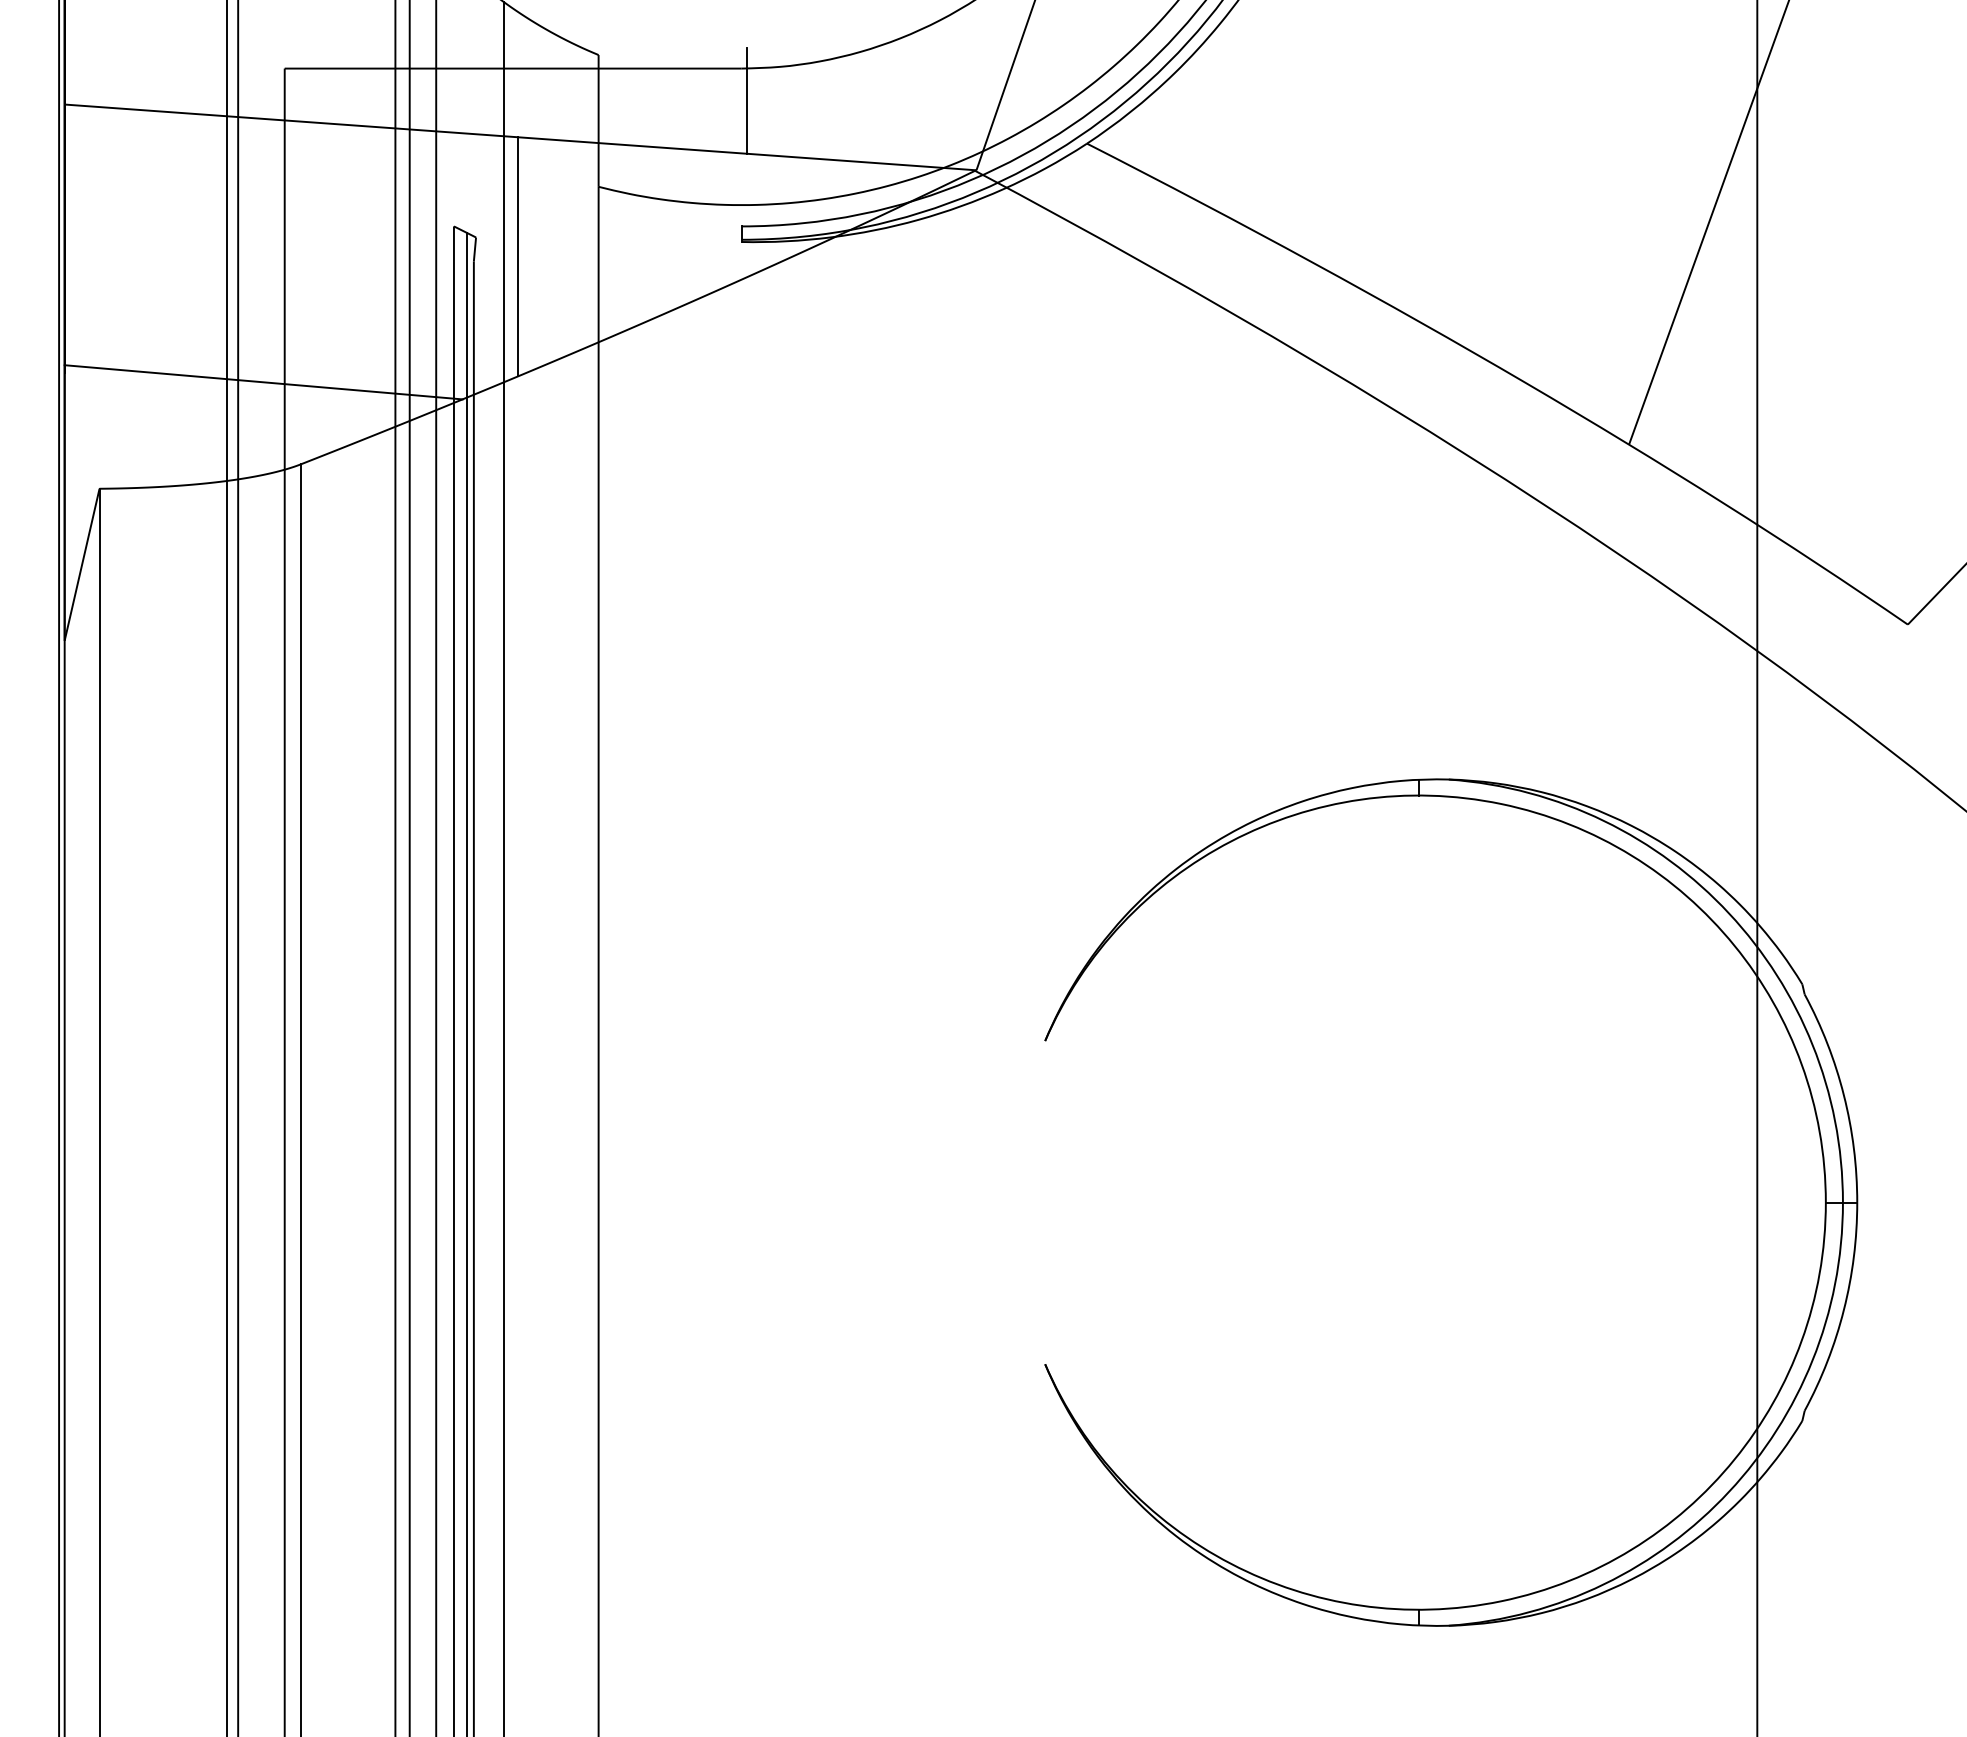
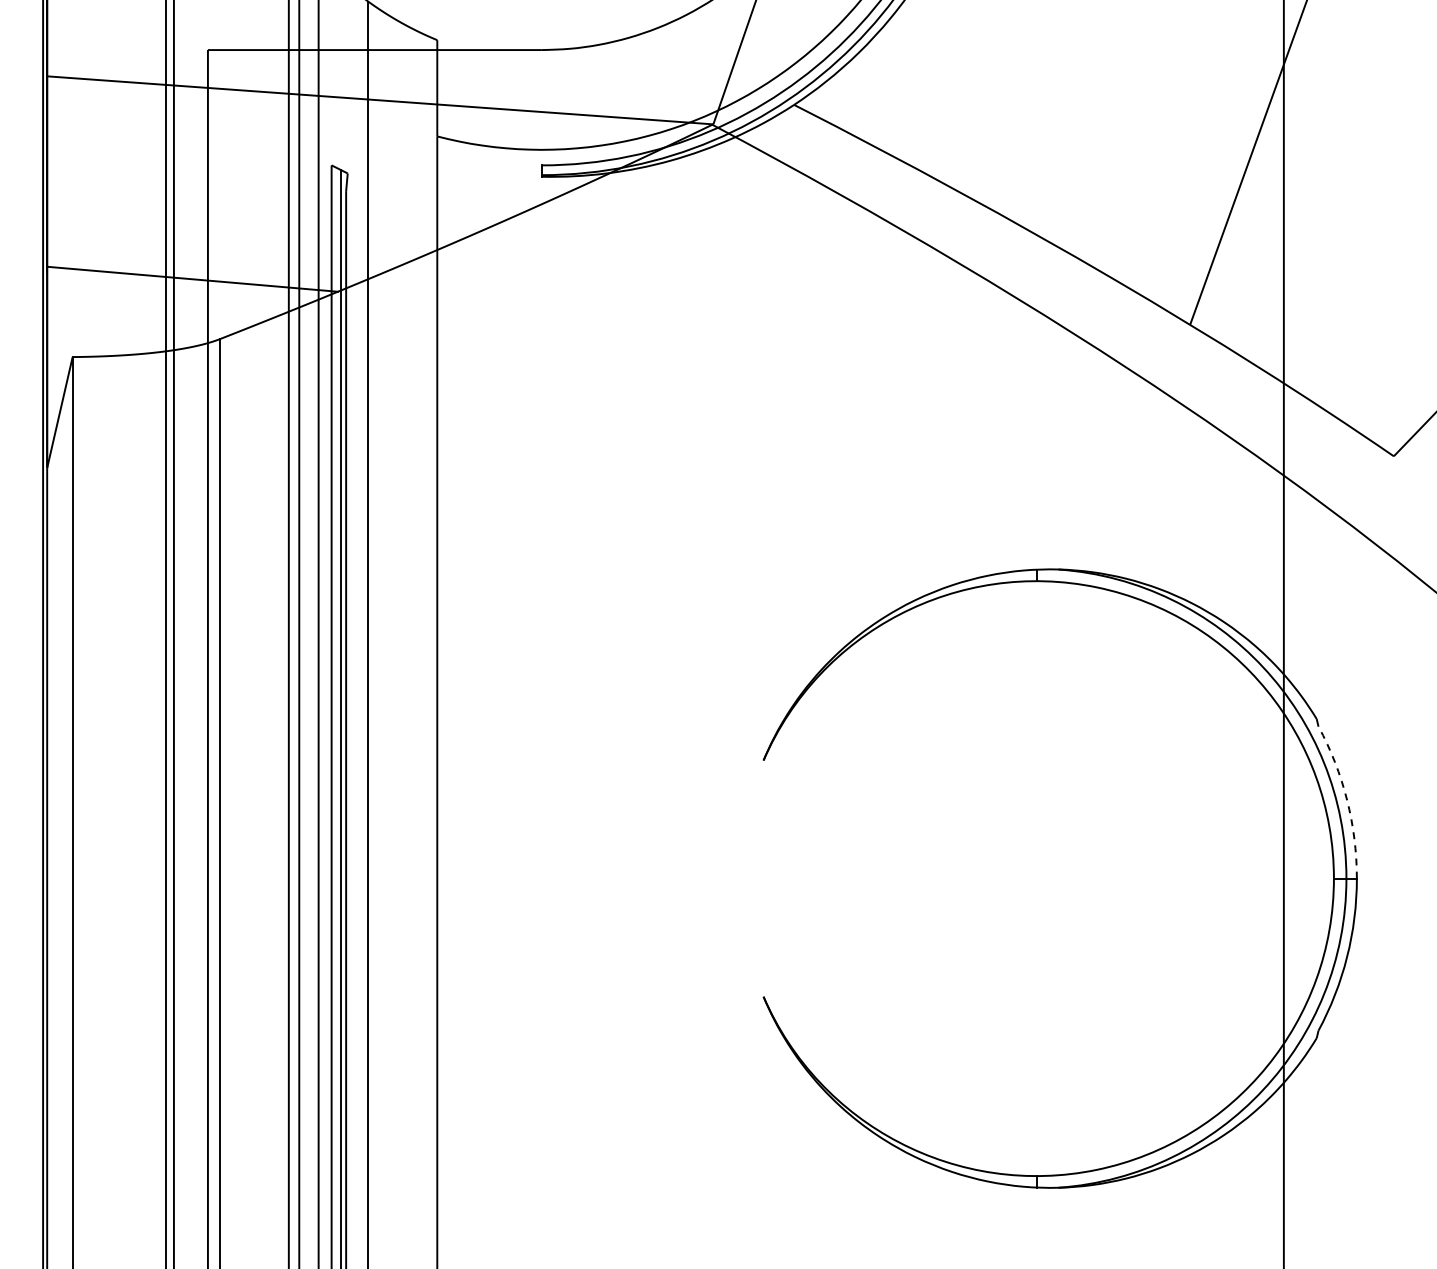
line: (746, 100) -> (545, 73), removed
line: (518, 256) -> (378, 187), removed
arc: (1844, 1095) -> (1347, 800), solid -> dashed

